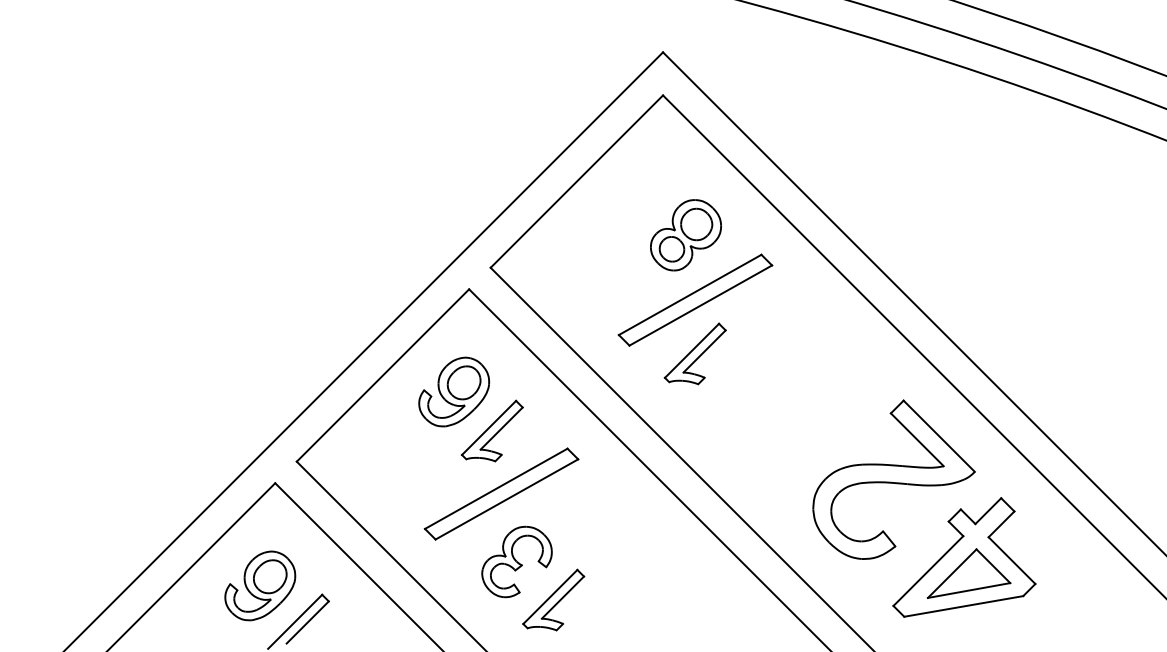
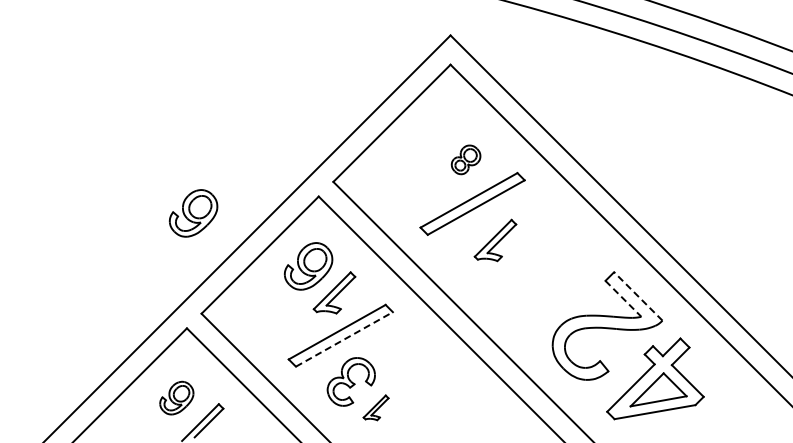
part: (684, 234) -> (465, 159), size x0.6
part: (284, 314) -> (193, 213), added
part: (695, 353) -> (495, 240), moved
line: (938, 436) -> (637, 296), solid -> dashed
line: (917, 440) -> (623, 299), solid -> dashed
line: (507, 499) -> (344, 339), solid -> dashed
part: (259, 584) -> (176, 397), size x0.7
part: (552, 599) -> (375, 407), size x0.6

